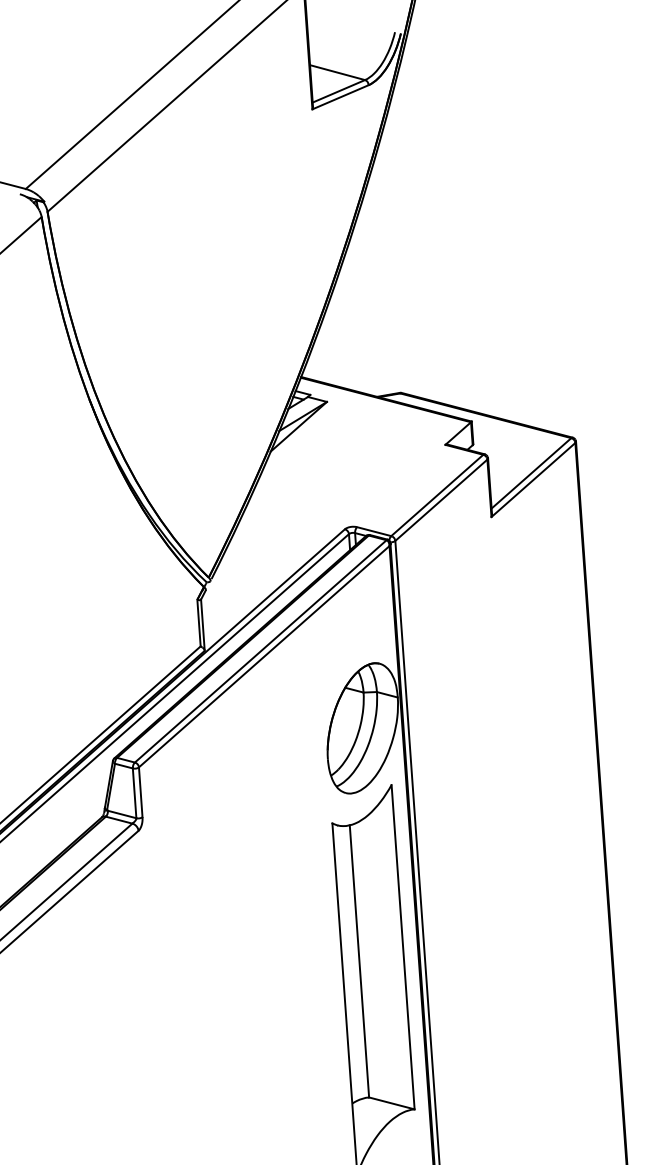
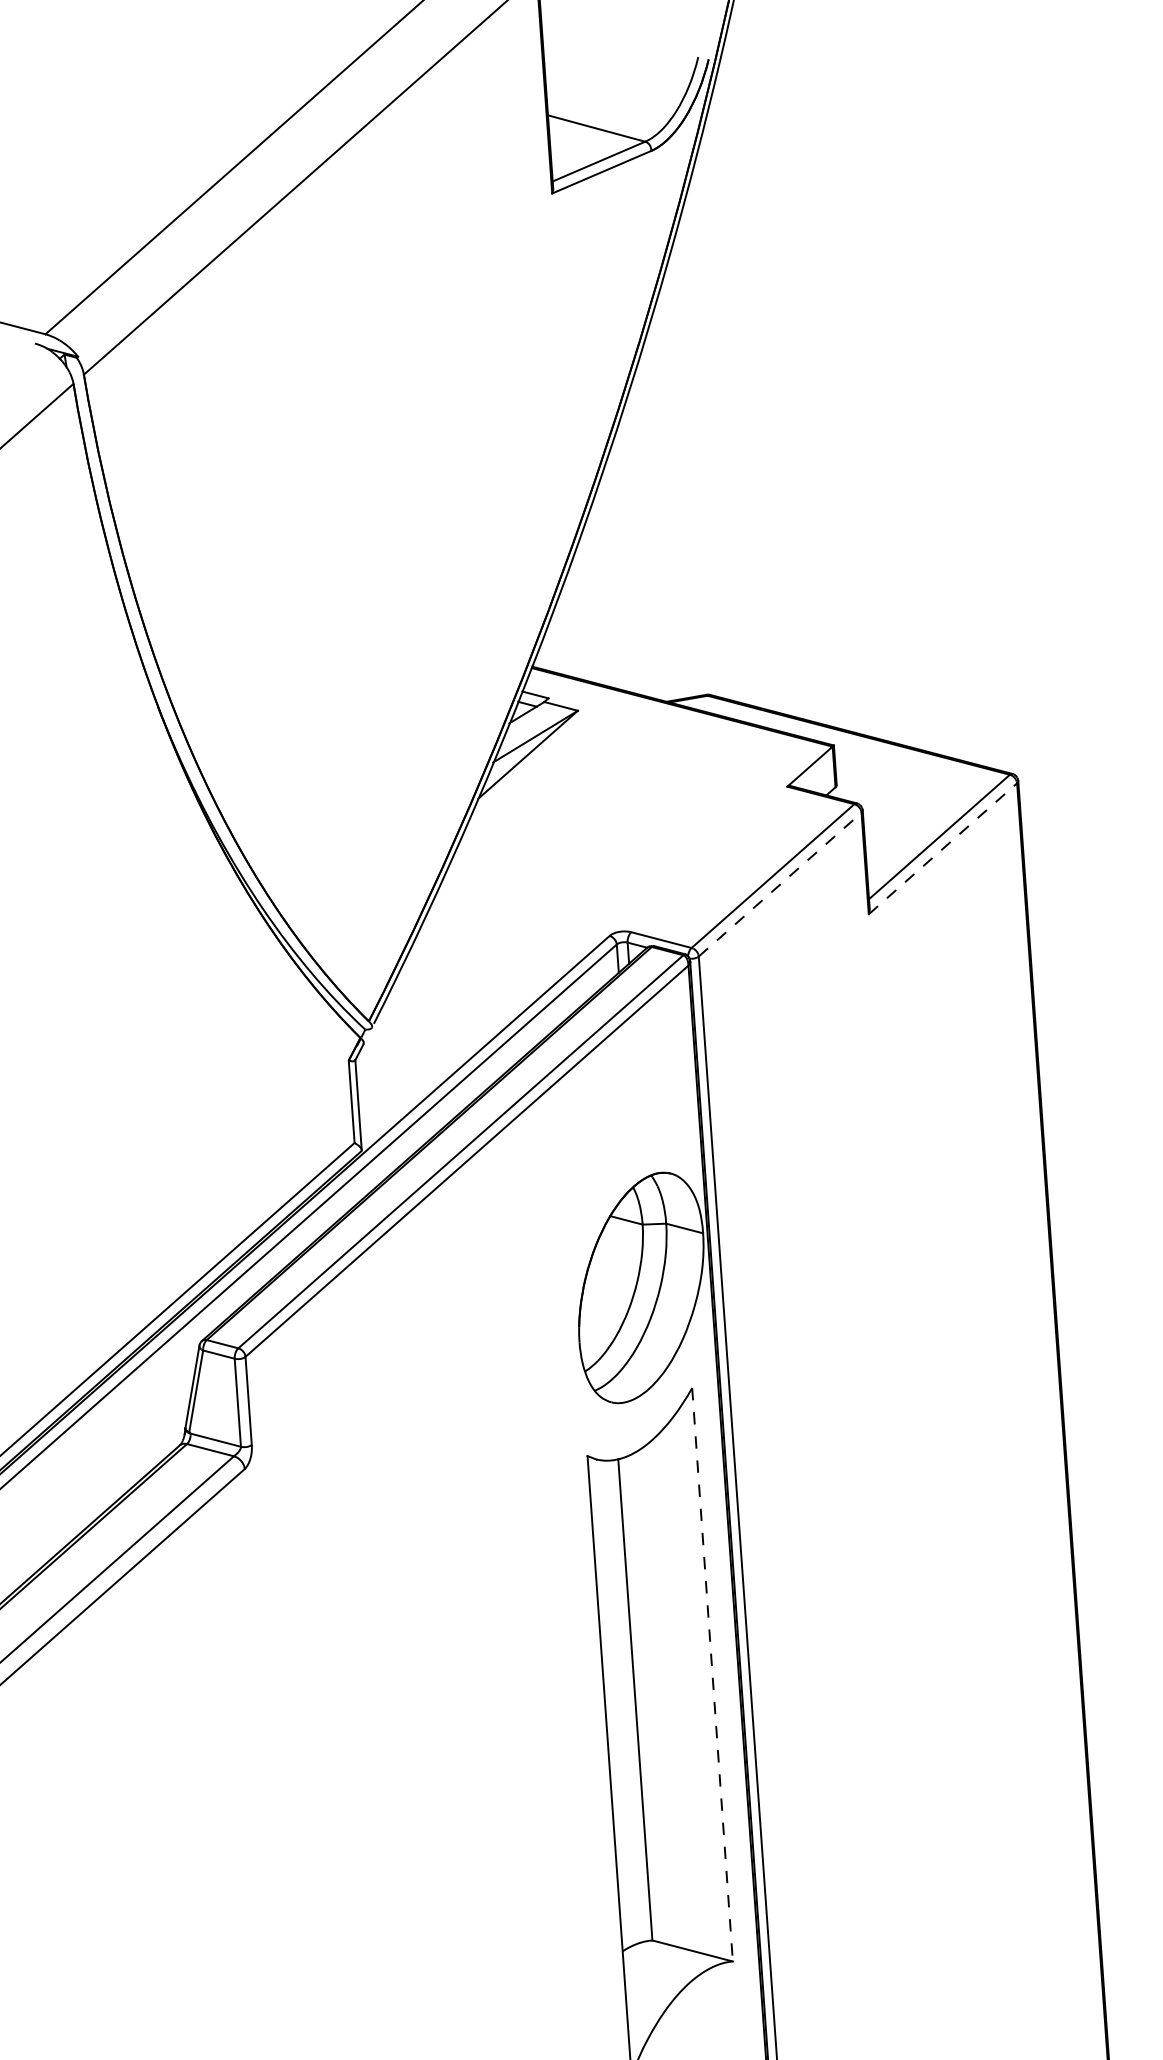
line: (533, 480) -> (943, 849), solid -> dashed
line: (441, 499) -> (780, 883), solid -> dashed
line: (403, 947) -> (713, 1675), solid -> dashed

